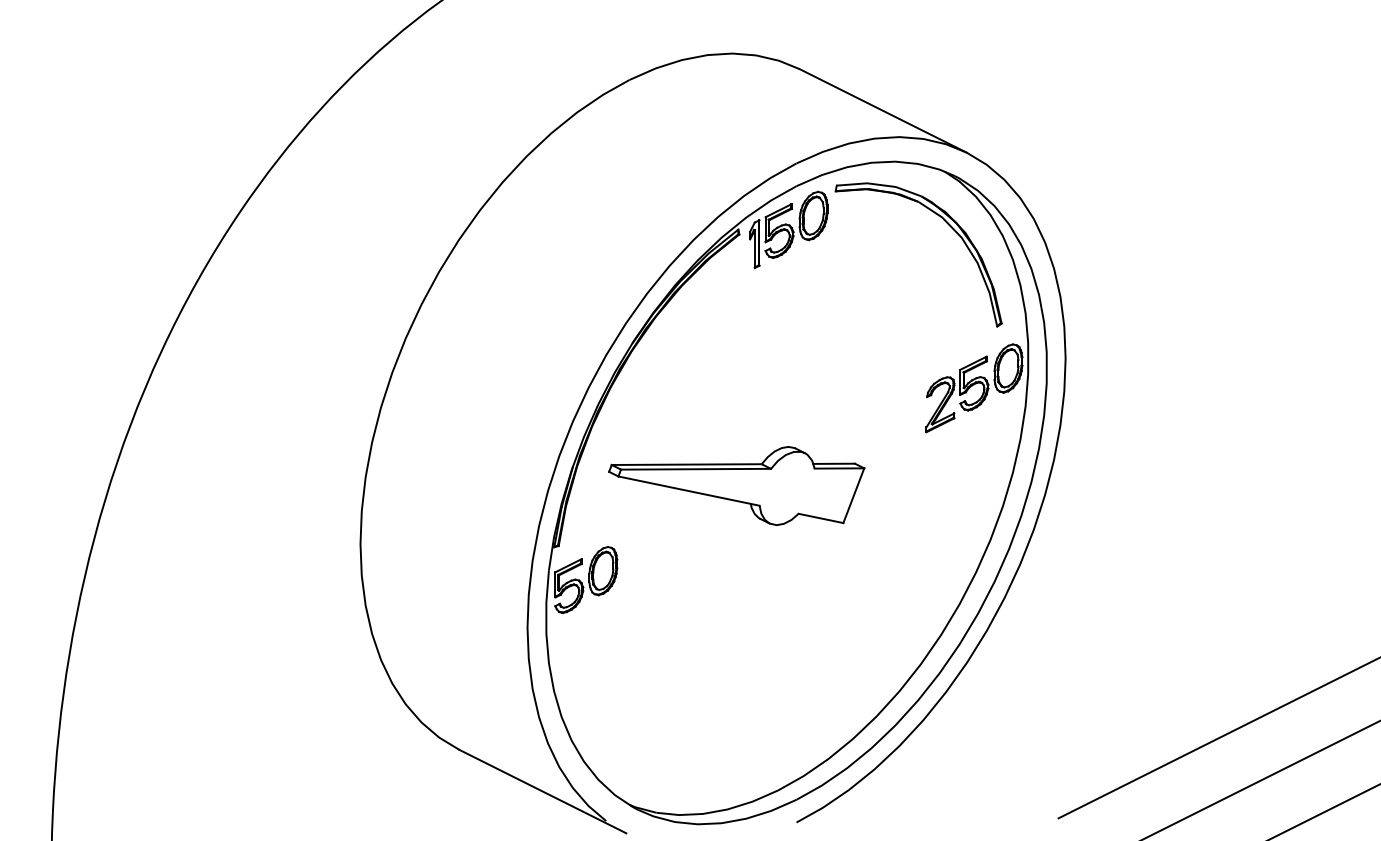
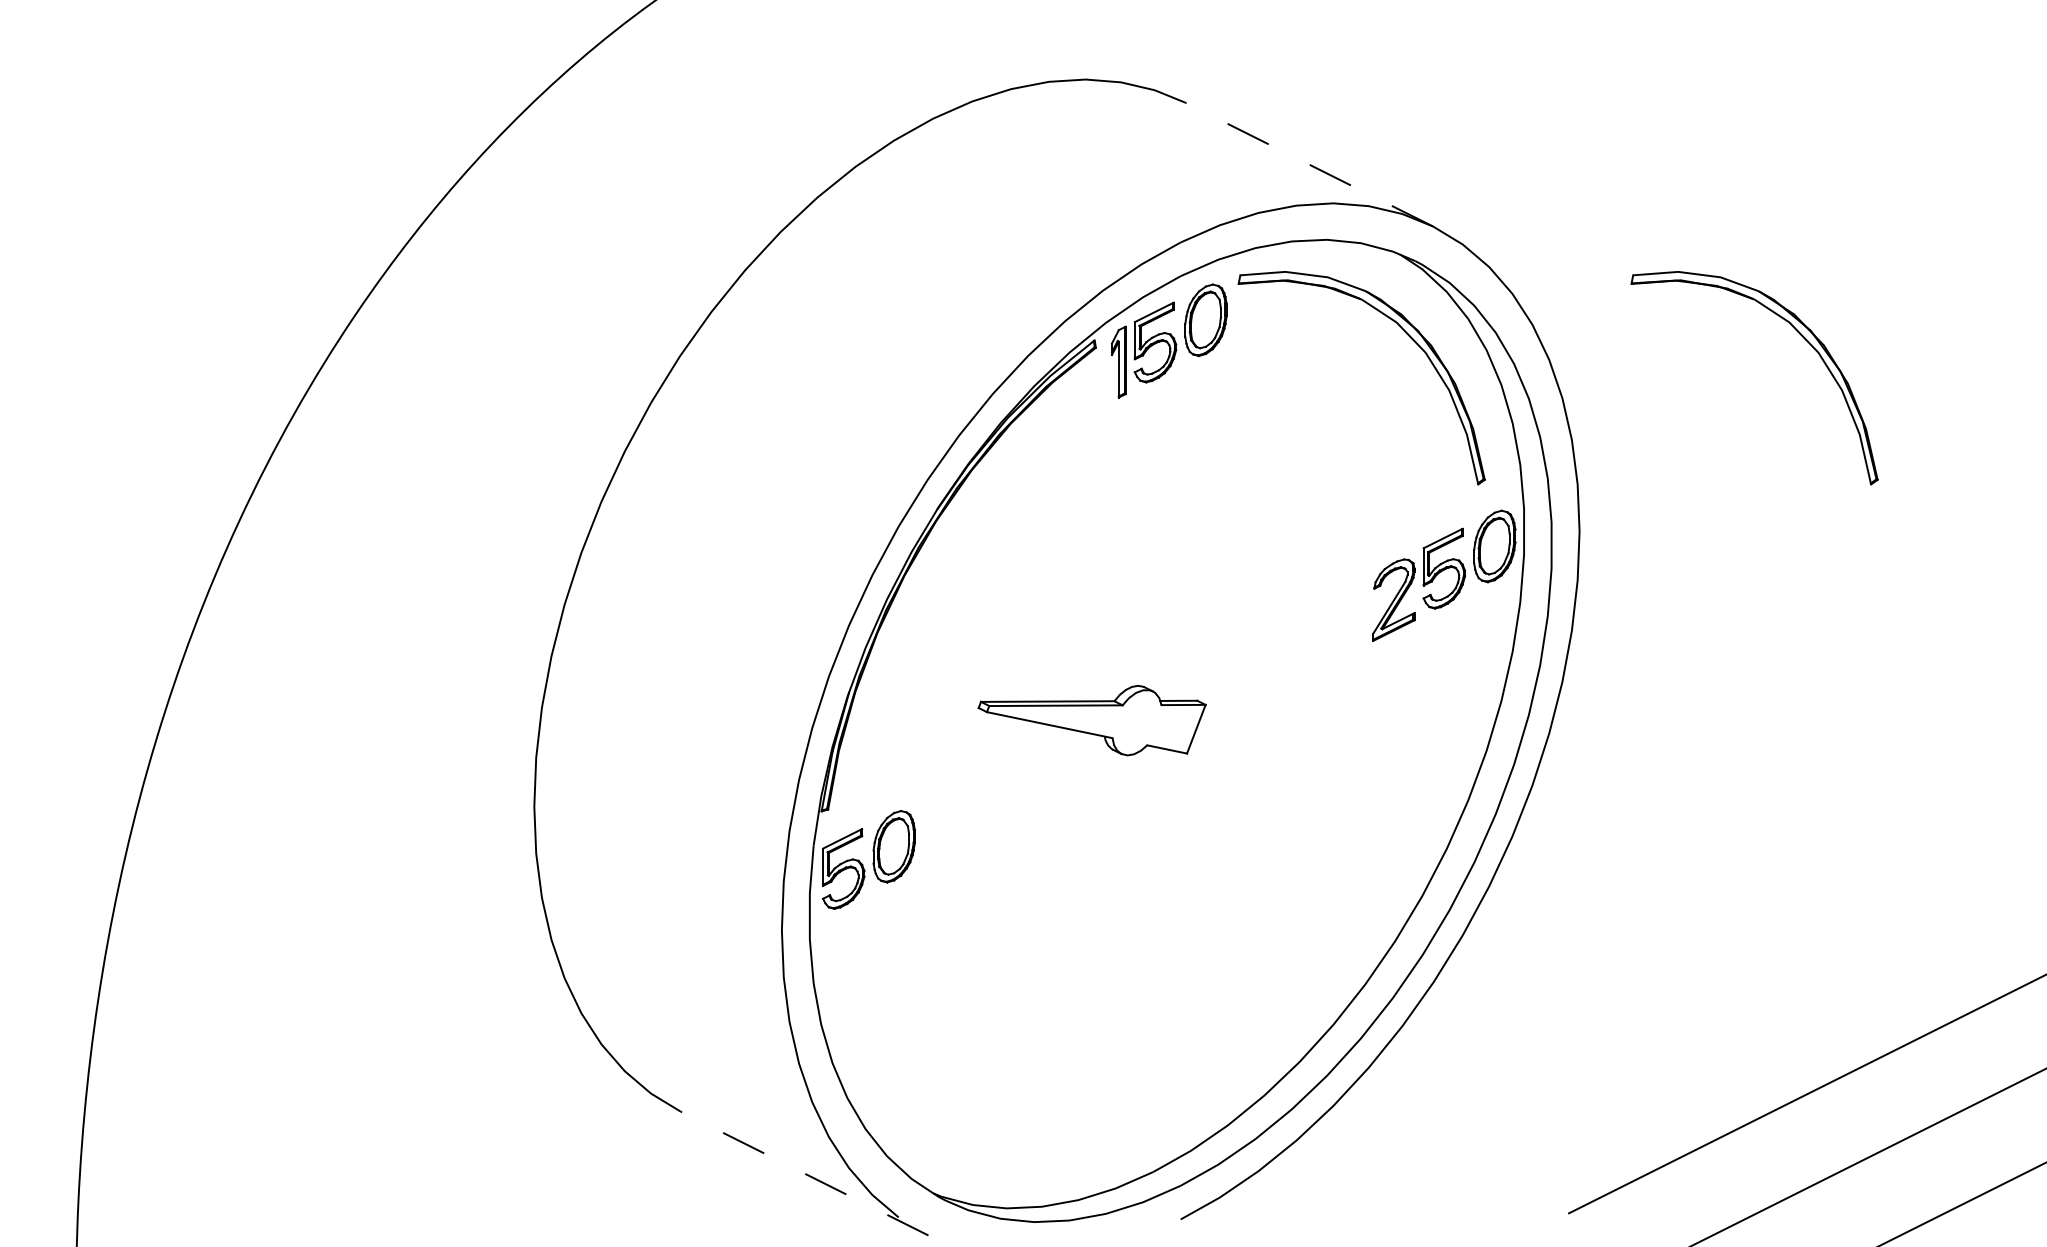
line: (882, 110) -> (1308, 163), solid -> dashed
part: (1212, 224) -> (1797, 332), added
part: (736, 485) -> (1091, 719), size x0.6
line: (542, 791) -> (804, 1173), solid -> dashed

